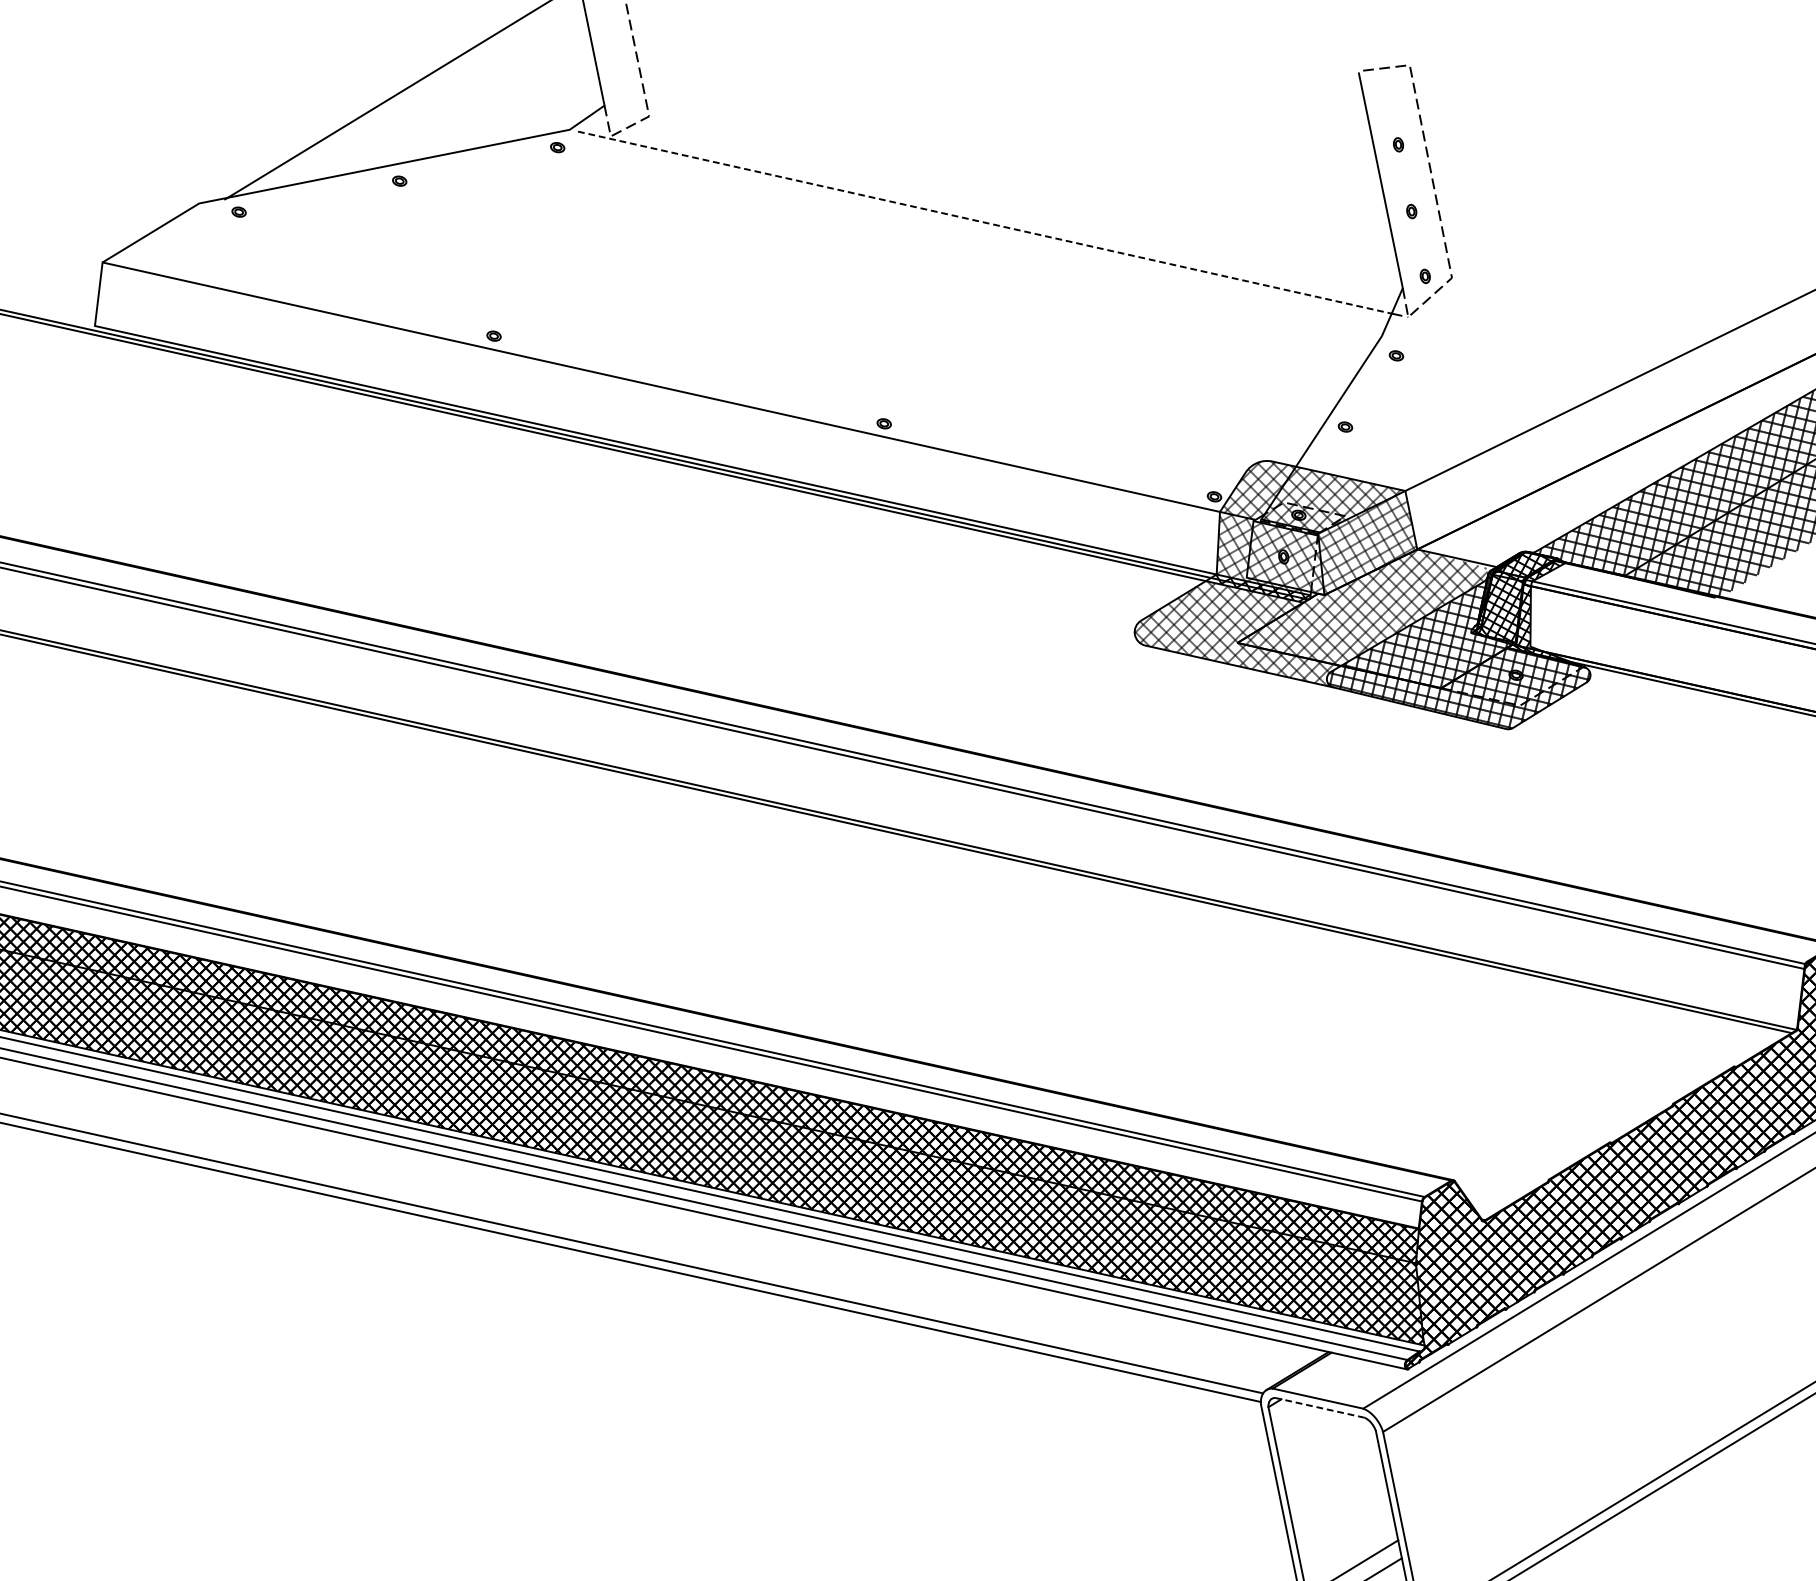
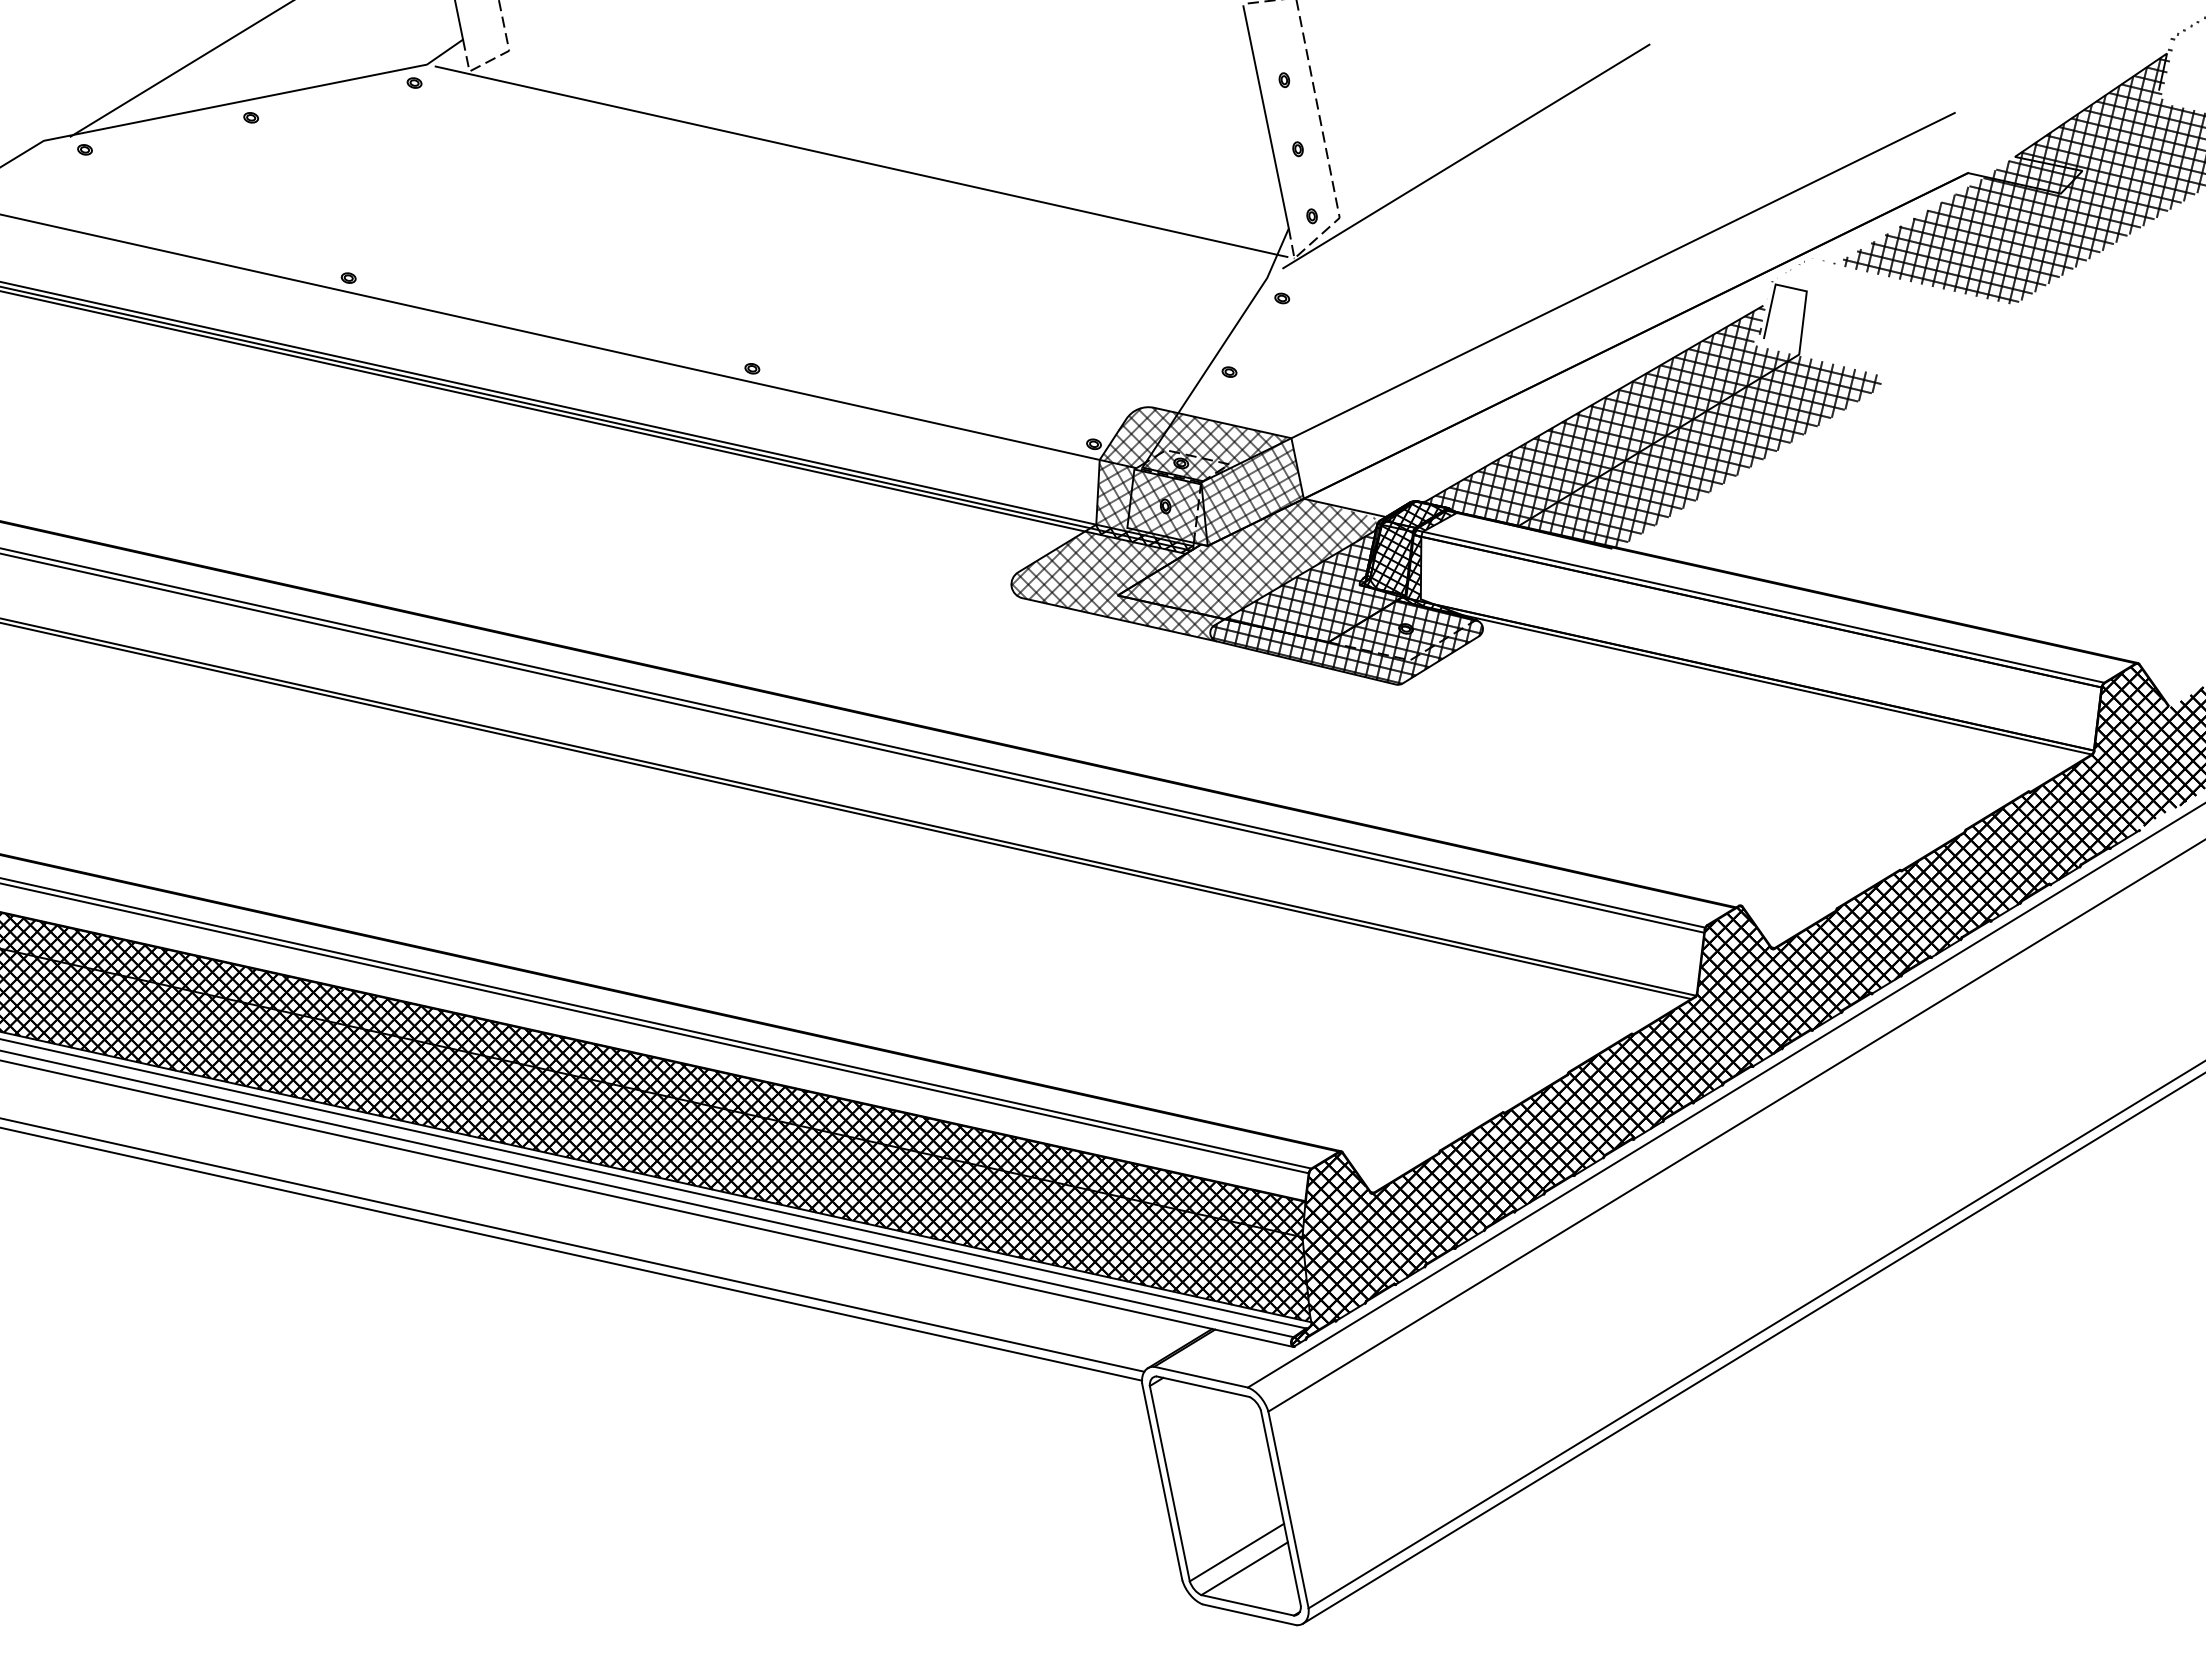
line: (1574, 218) -> (1466, 156), added
line: (985, 222) -> (857, 160), dashed -> solid
line: (1319, 1407) -> (1202, 1386), dashed -> solid

